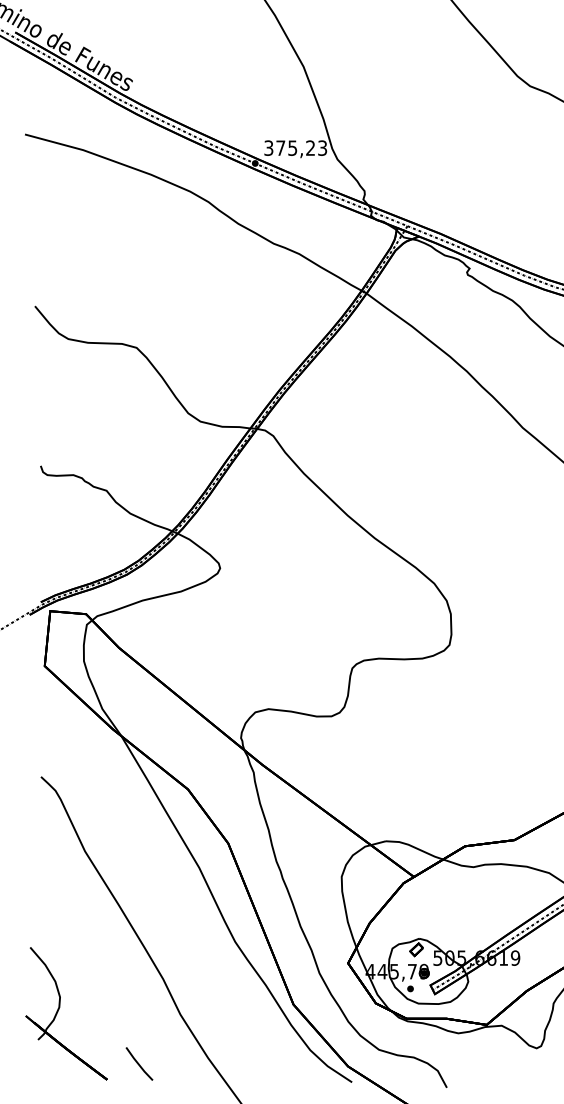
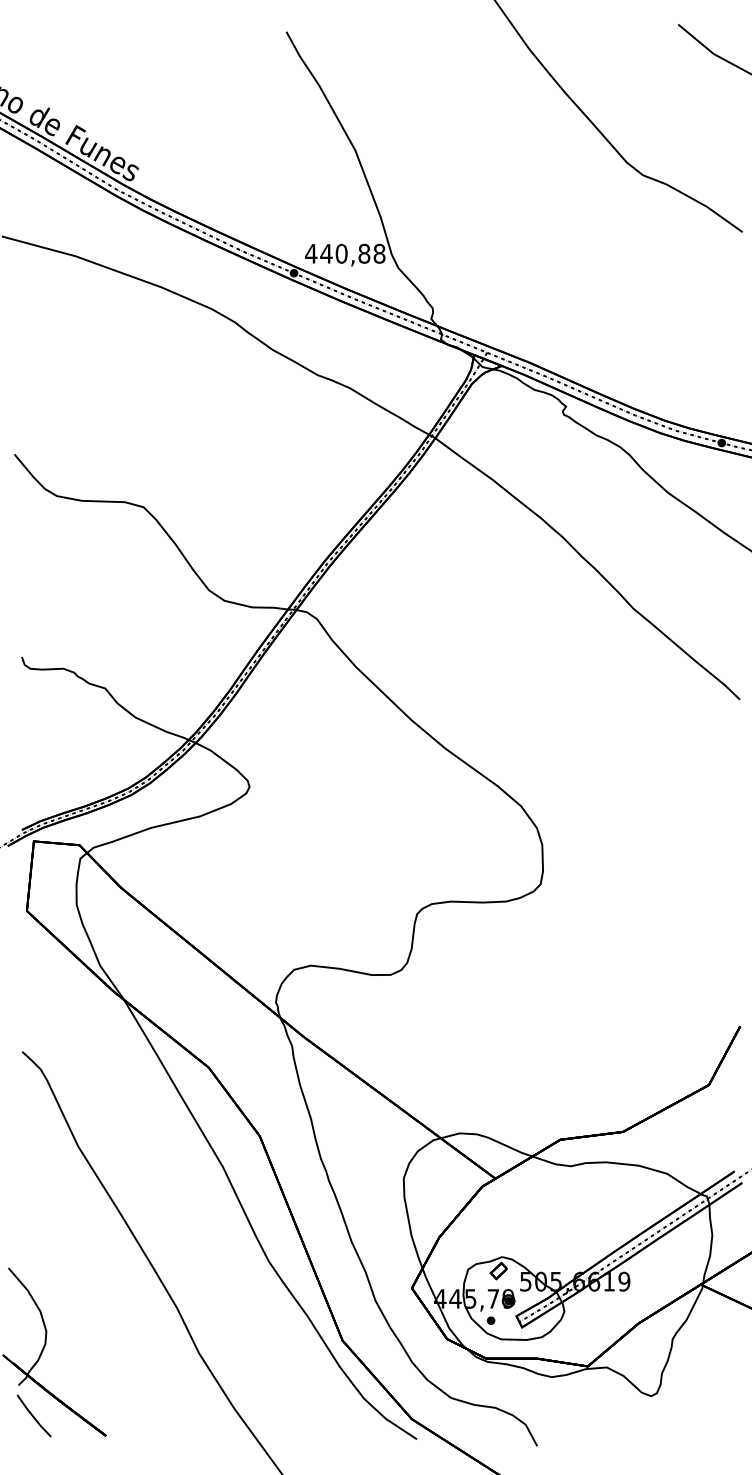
text: (295, 147) -> (345, 253), 375,23 -> 440,88
line: (138, 1063) -> (33, 1415), moved

